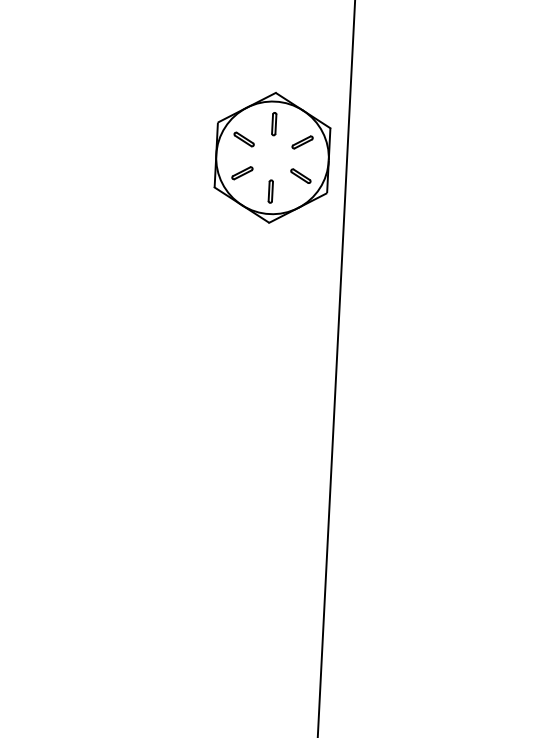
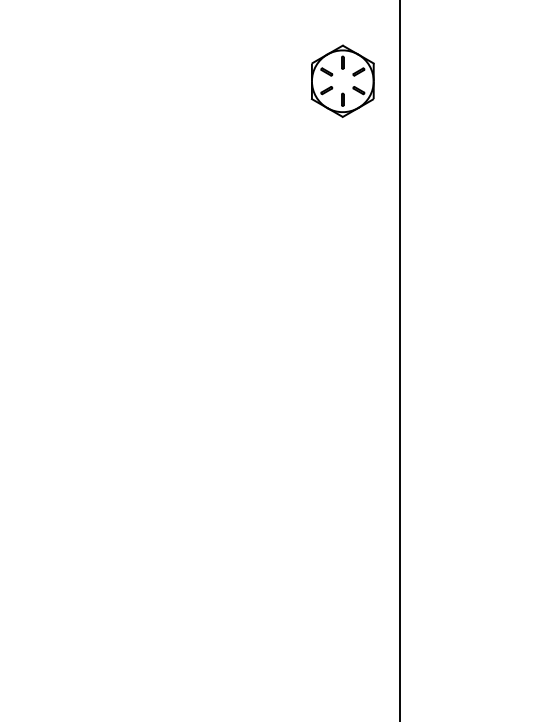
part: (271, 156) -> (342, 80), size x0.71

